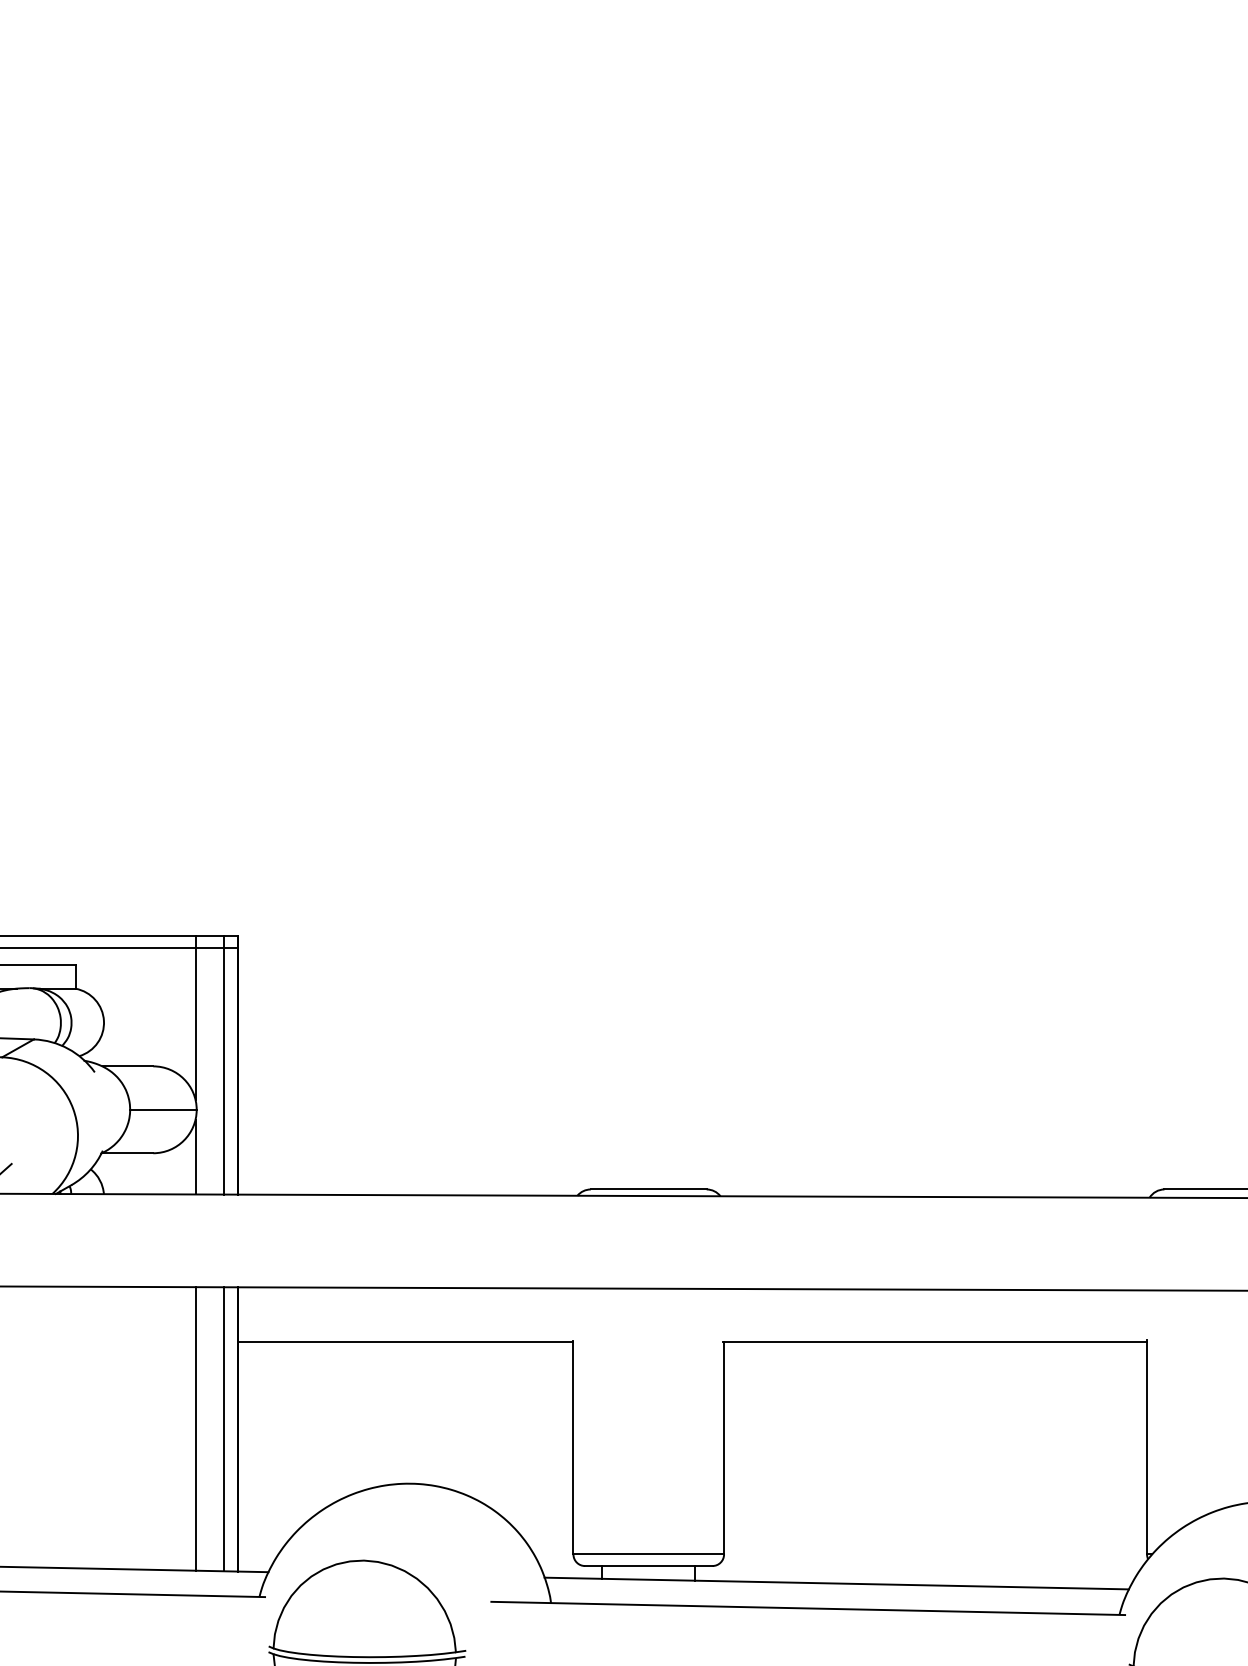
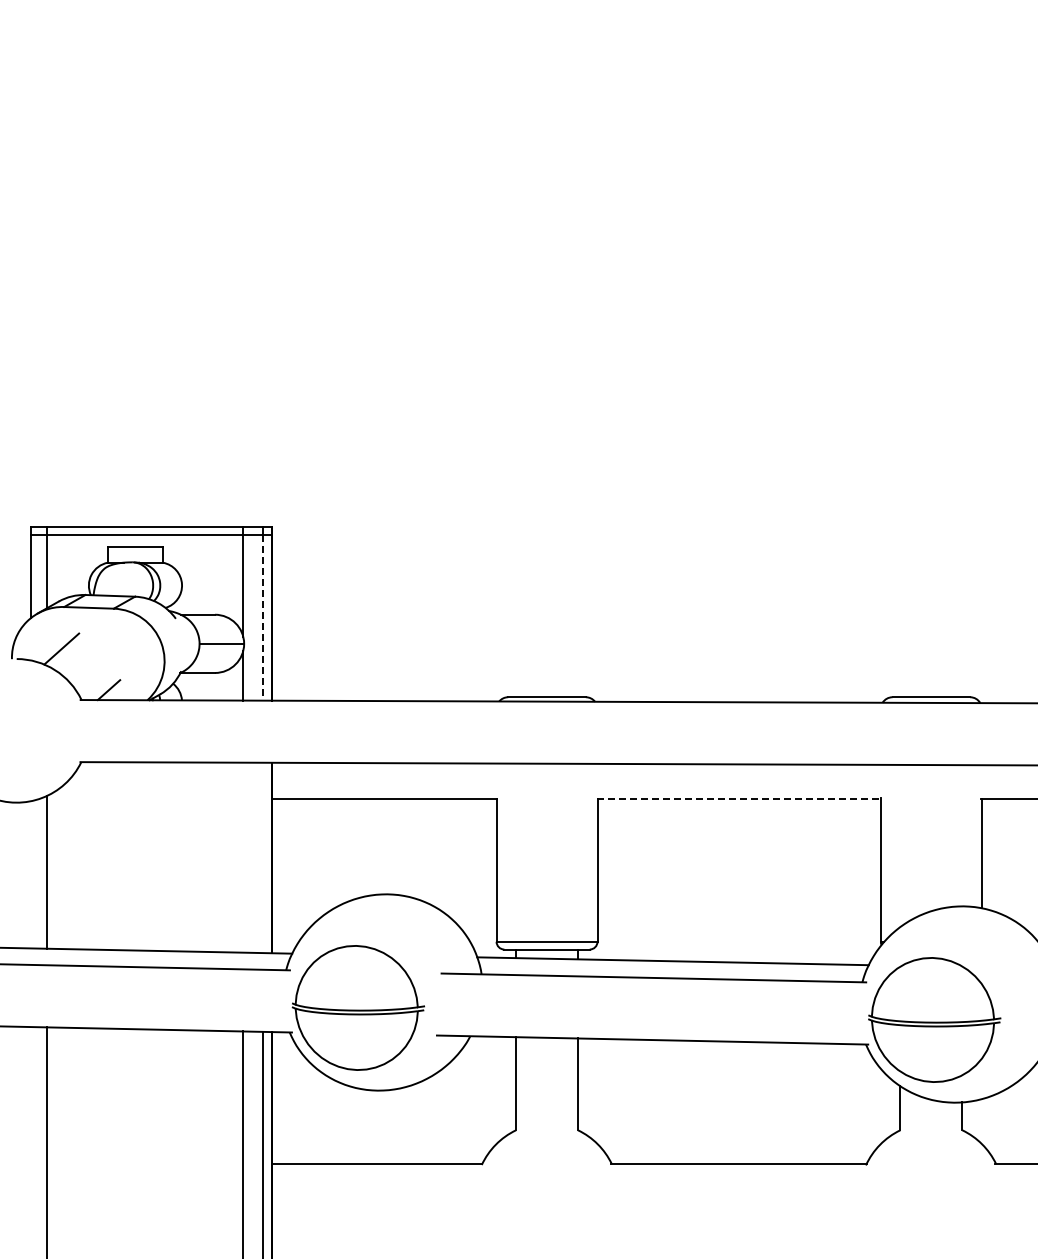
line: (224, 1070) -> (262, 617), solid -> dashed
line: (934, 1342) -> (738, 799), solid -> dashed
line: (195, 1428) -> (243, 857), removed
line: (224, 1428) -> (262, 857), removed

